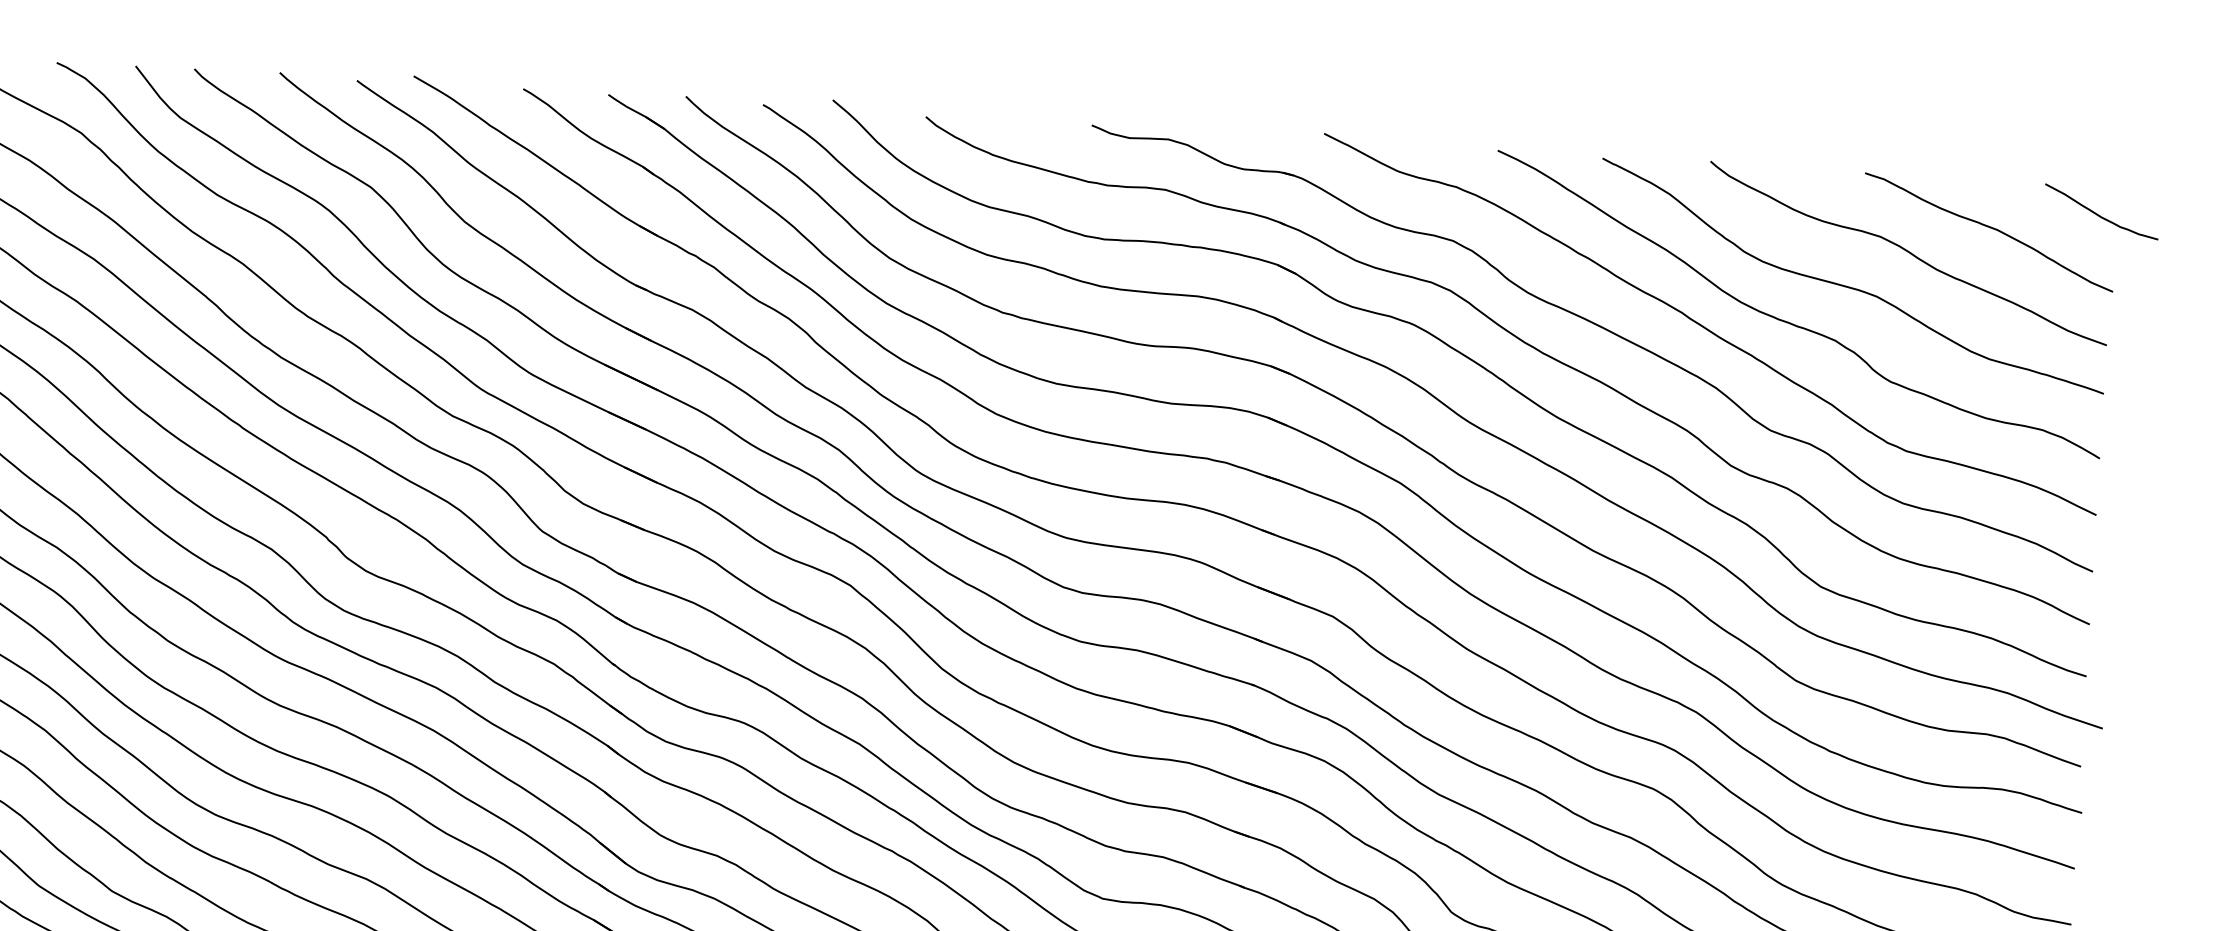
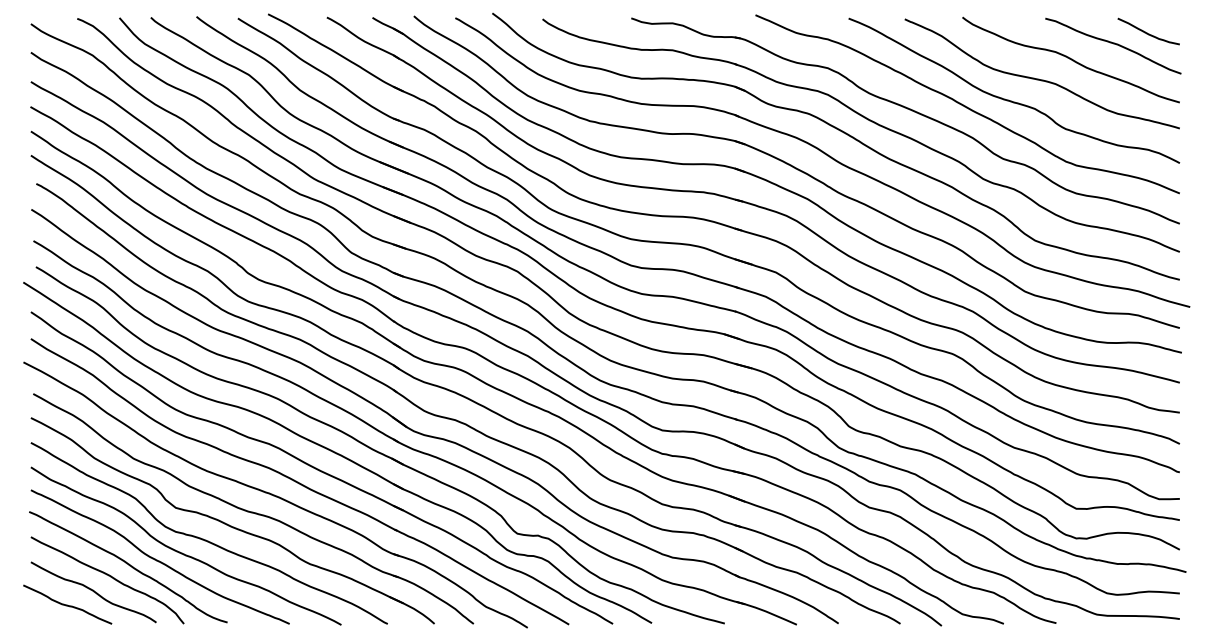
curve: (2099, 213) -> (1147, 32), moved

